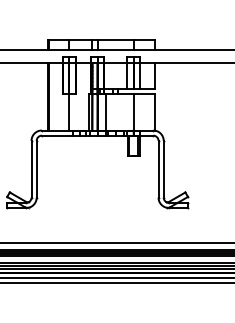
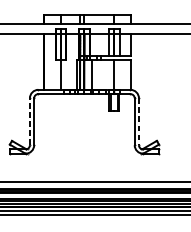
line: (31, 168) -> (29, 121), solid -> dashed
line: (163, 169) -> (138, 121), solid -> dashed

